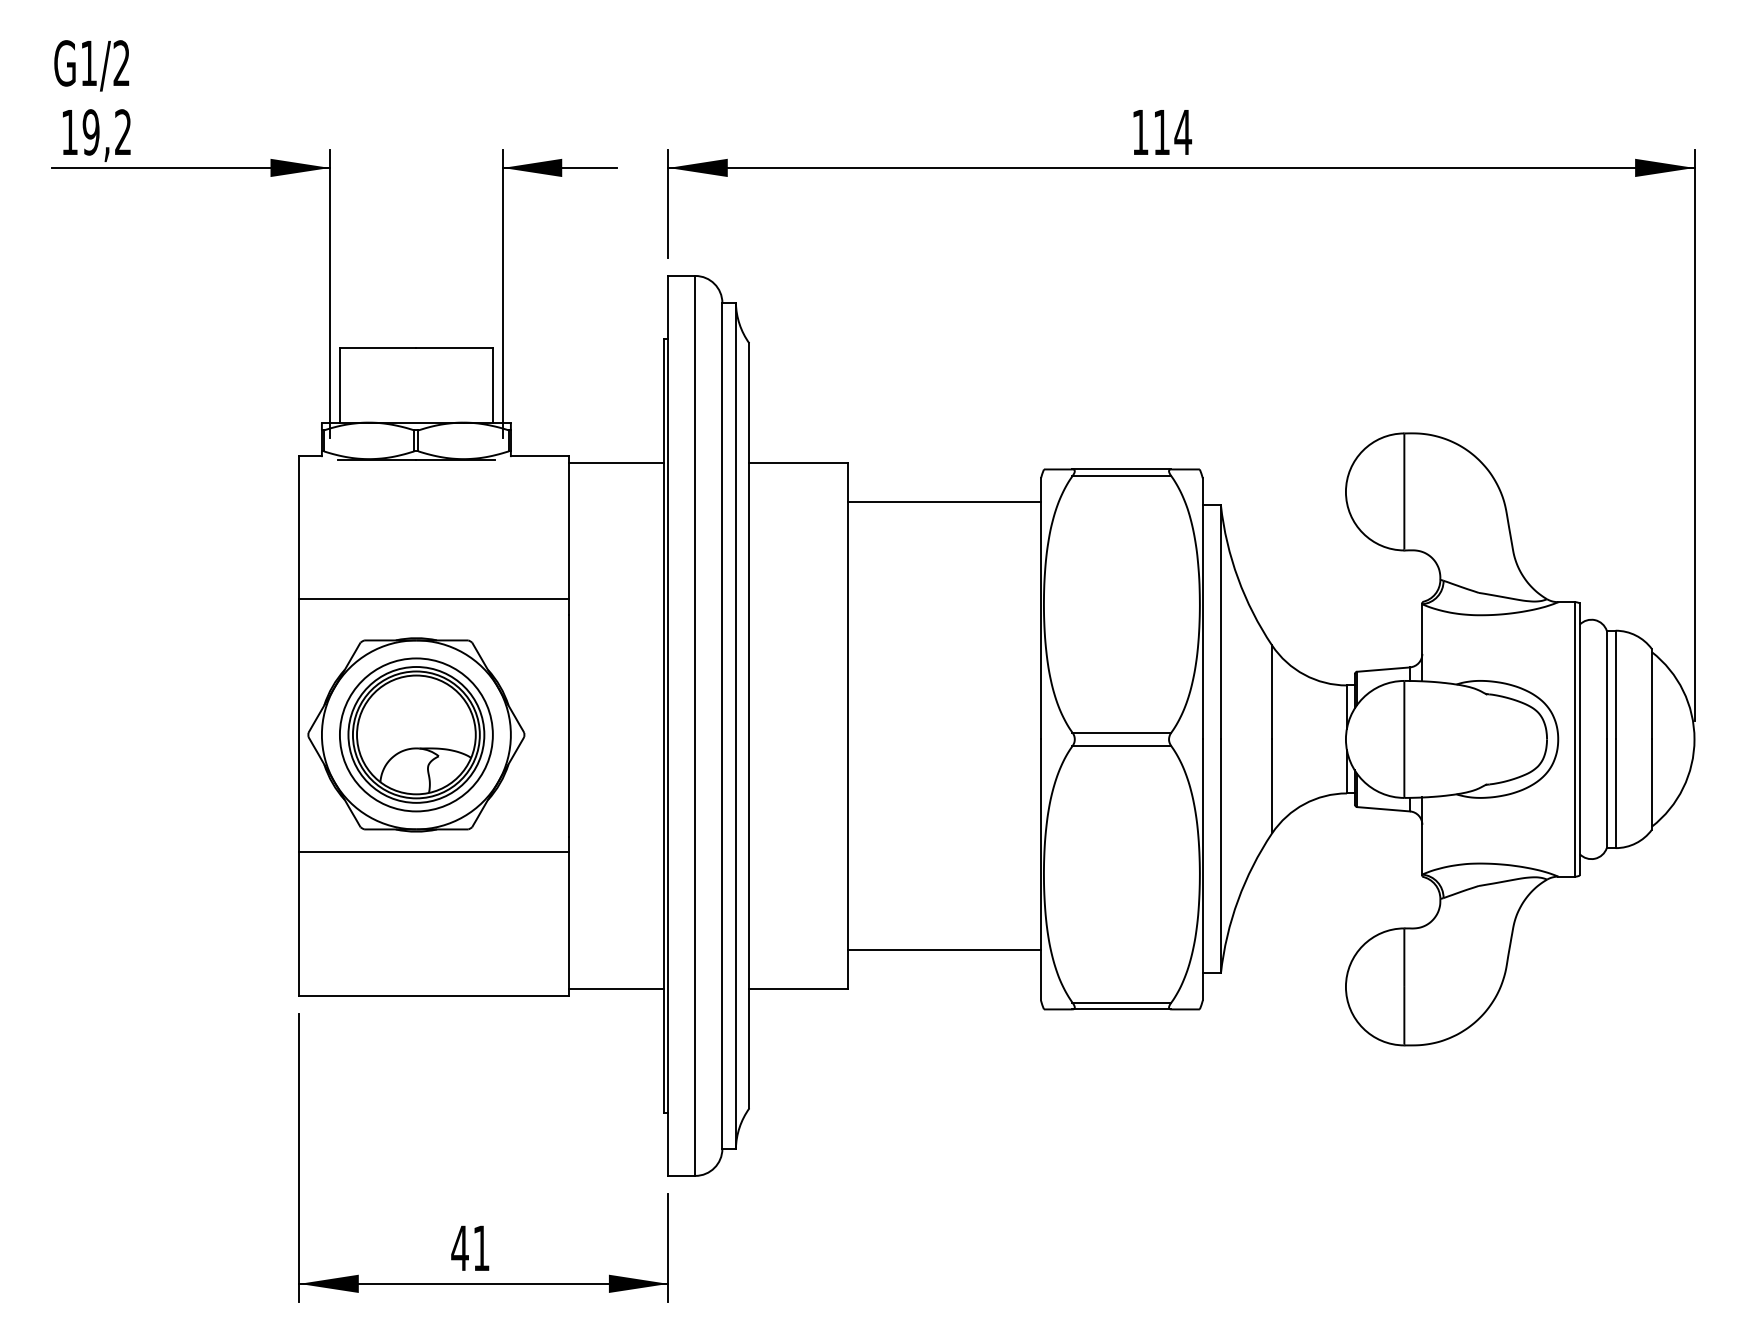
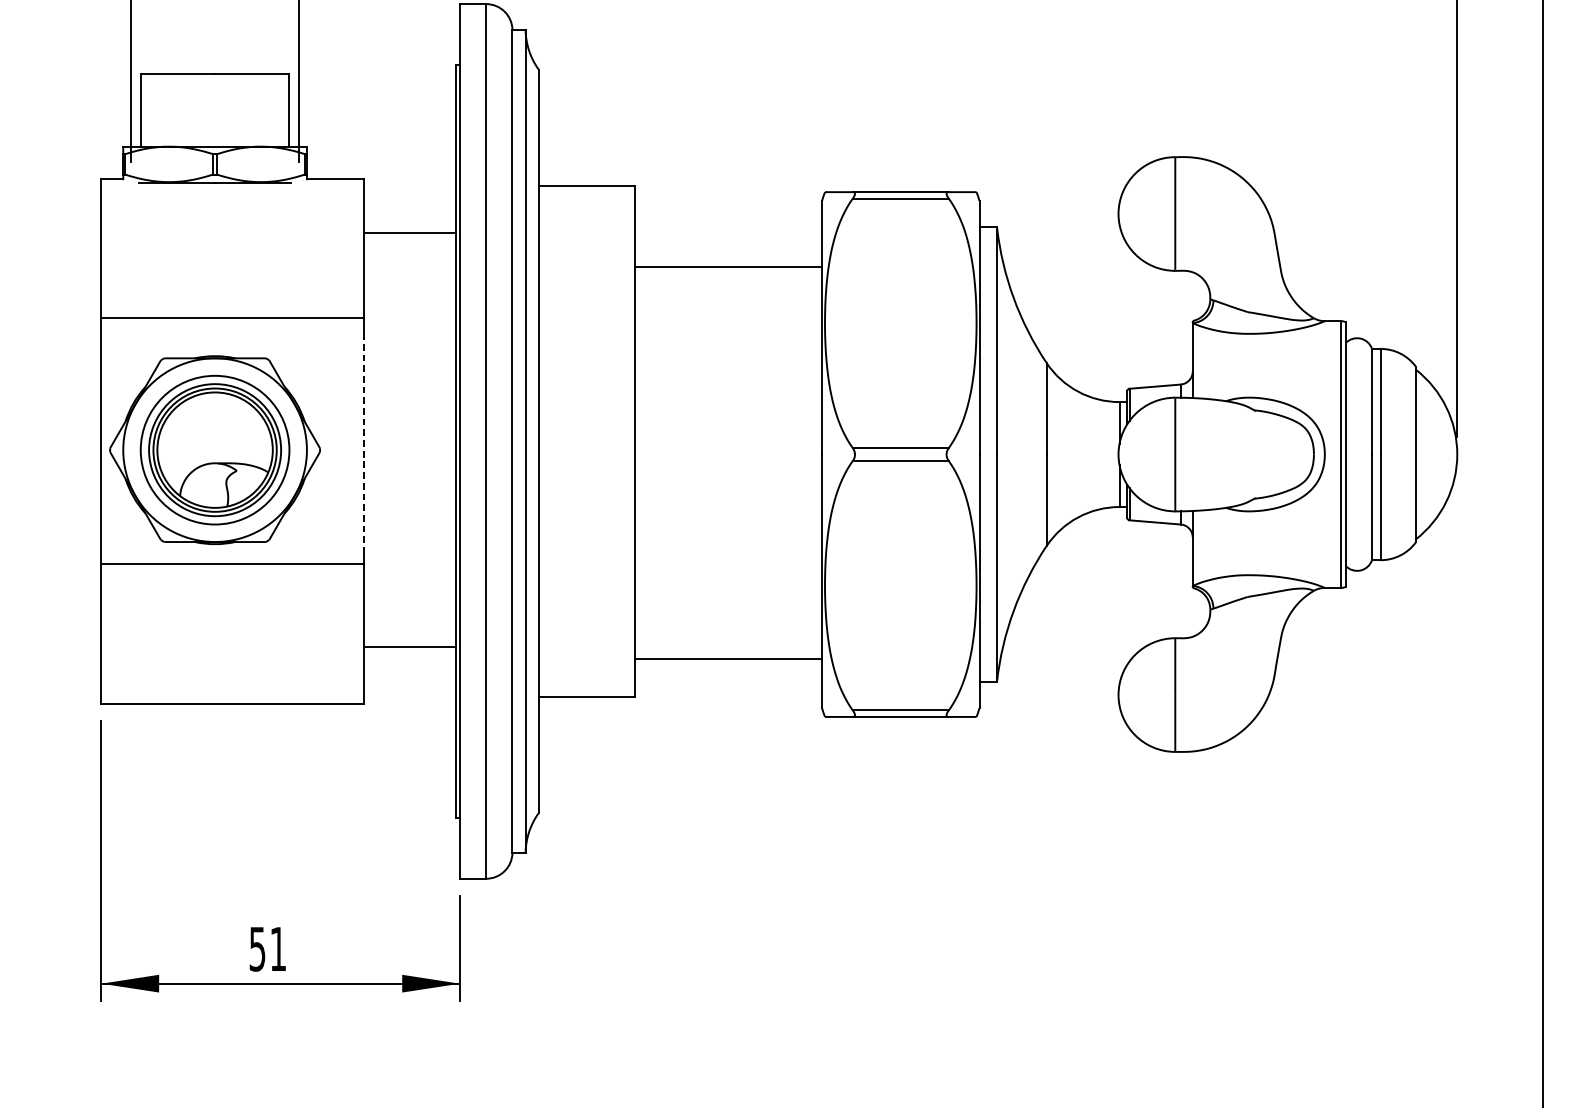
line: (616, 462) -> (409, 233), moved
line: (944, 501) -> (728, 267), moved
line: (569, 726) -> (363, 441), solid -> dashed
line: (616, 989) -> (409, 647), moved
text: (459, 1248) -> (256, 949), 41 -> 51

